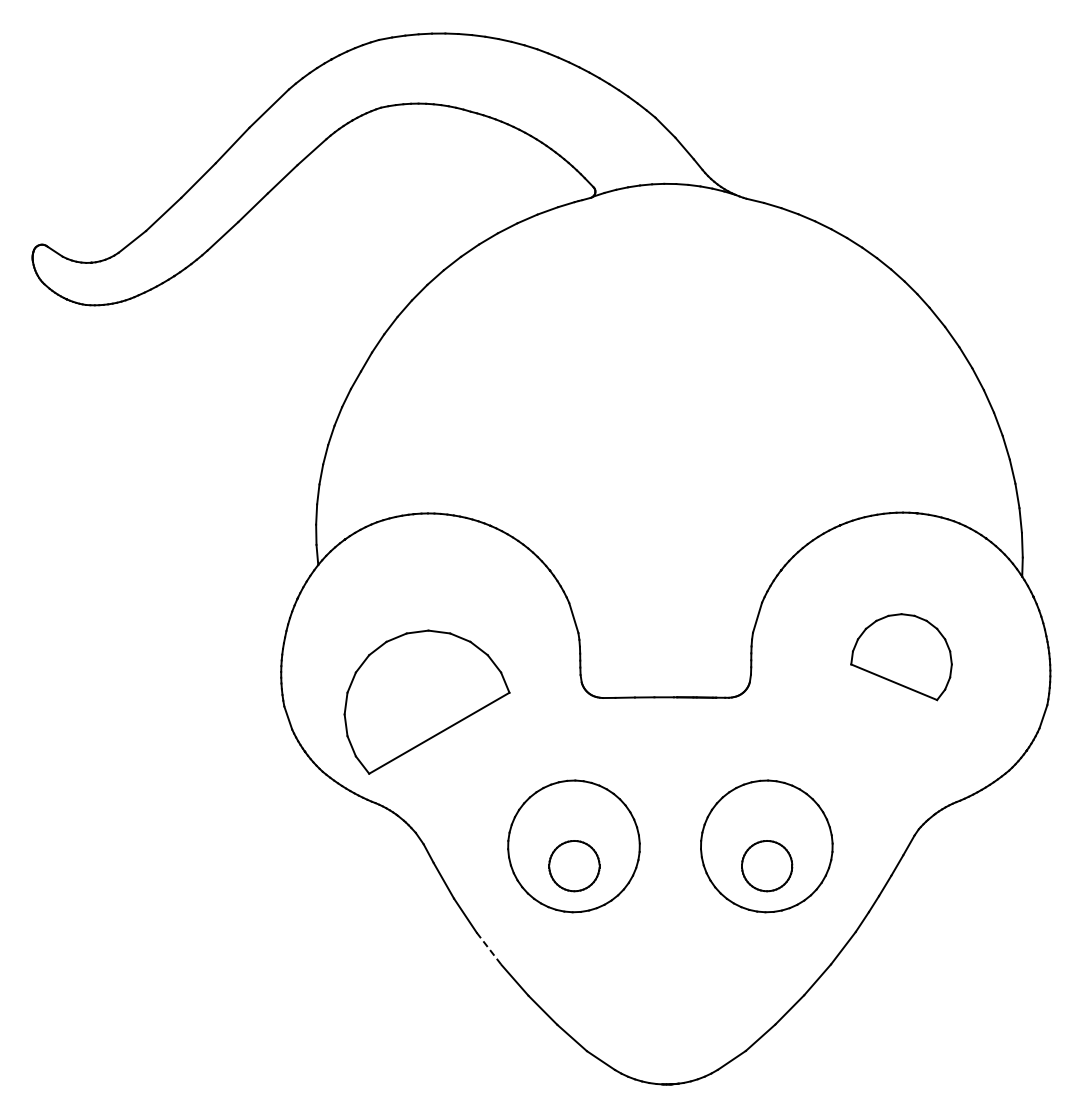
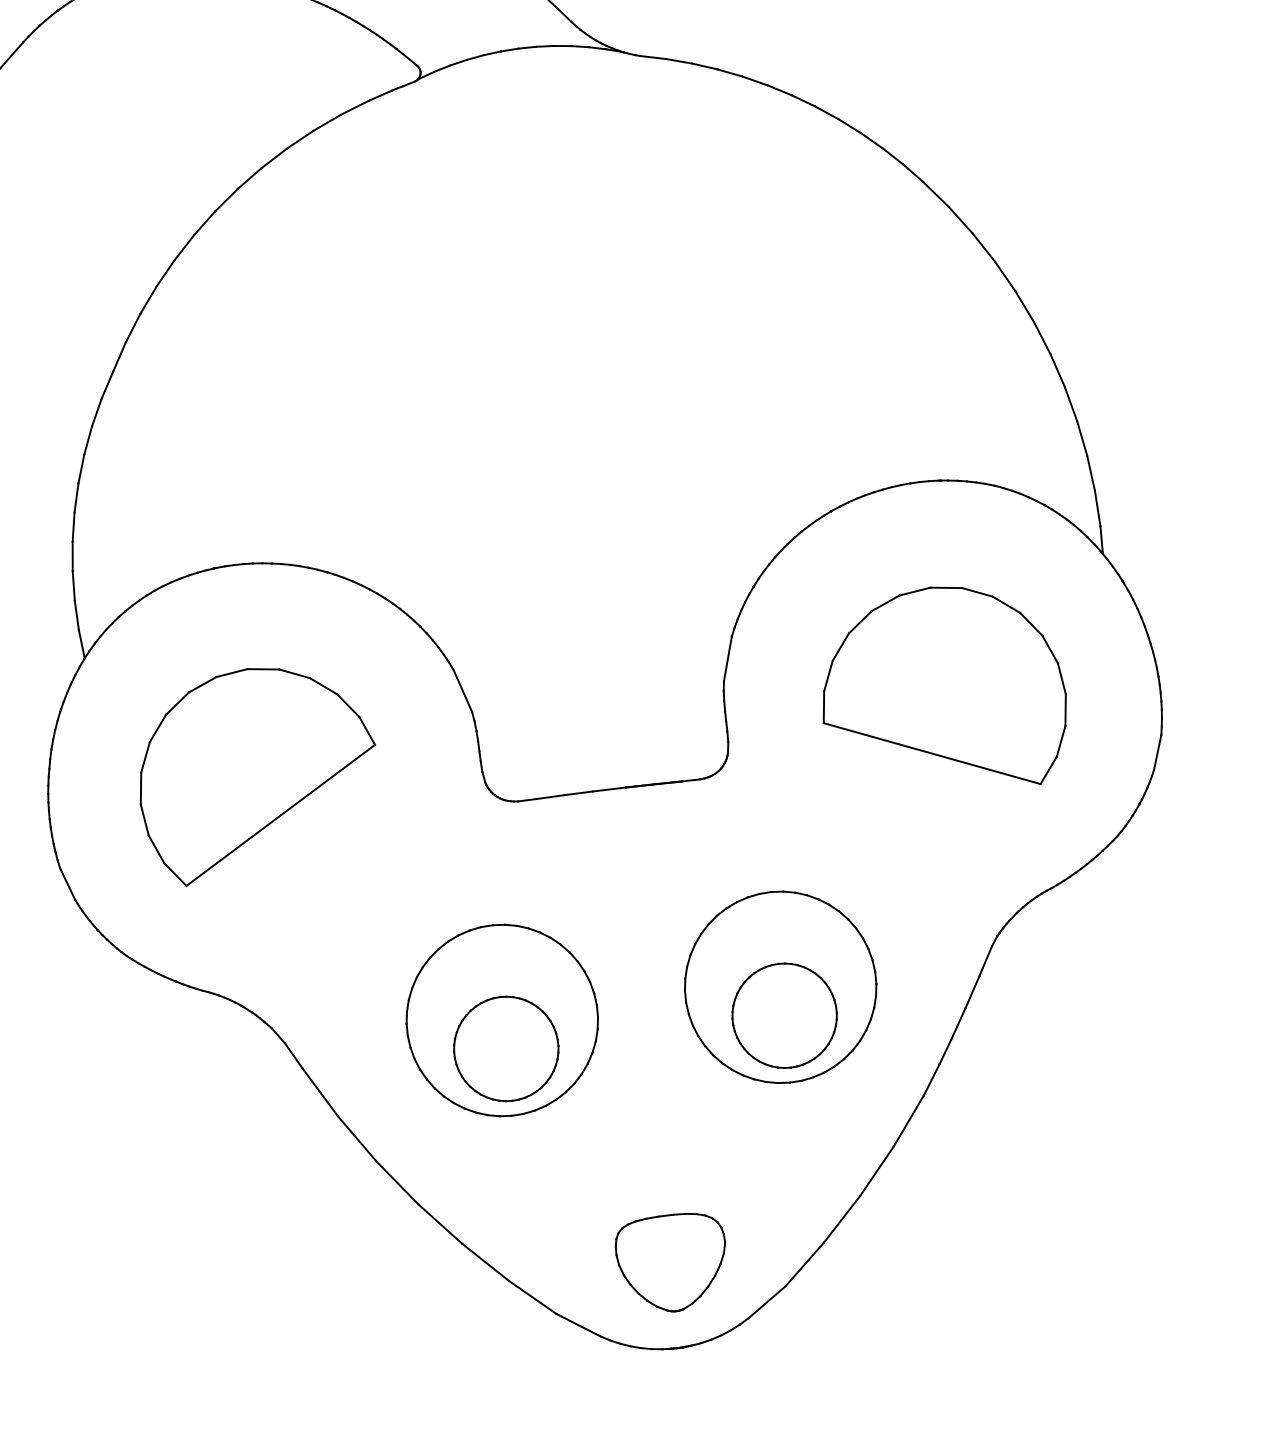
part: (901, 656) -> (942, 690), size x1.67
part: (426, 701) -> (256, 771), moved
part: (574, 865) -> (506, 1047), size x1.43
part: (766, 865) -> (783, 1014), size x1.43
line: (489, 949) -> (398, 1183), dashed -> solid
part: (669, 1026) -> (671, 1264), added

